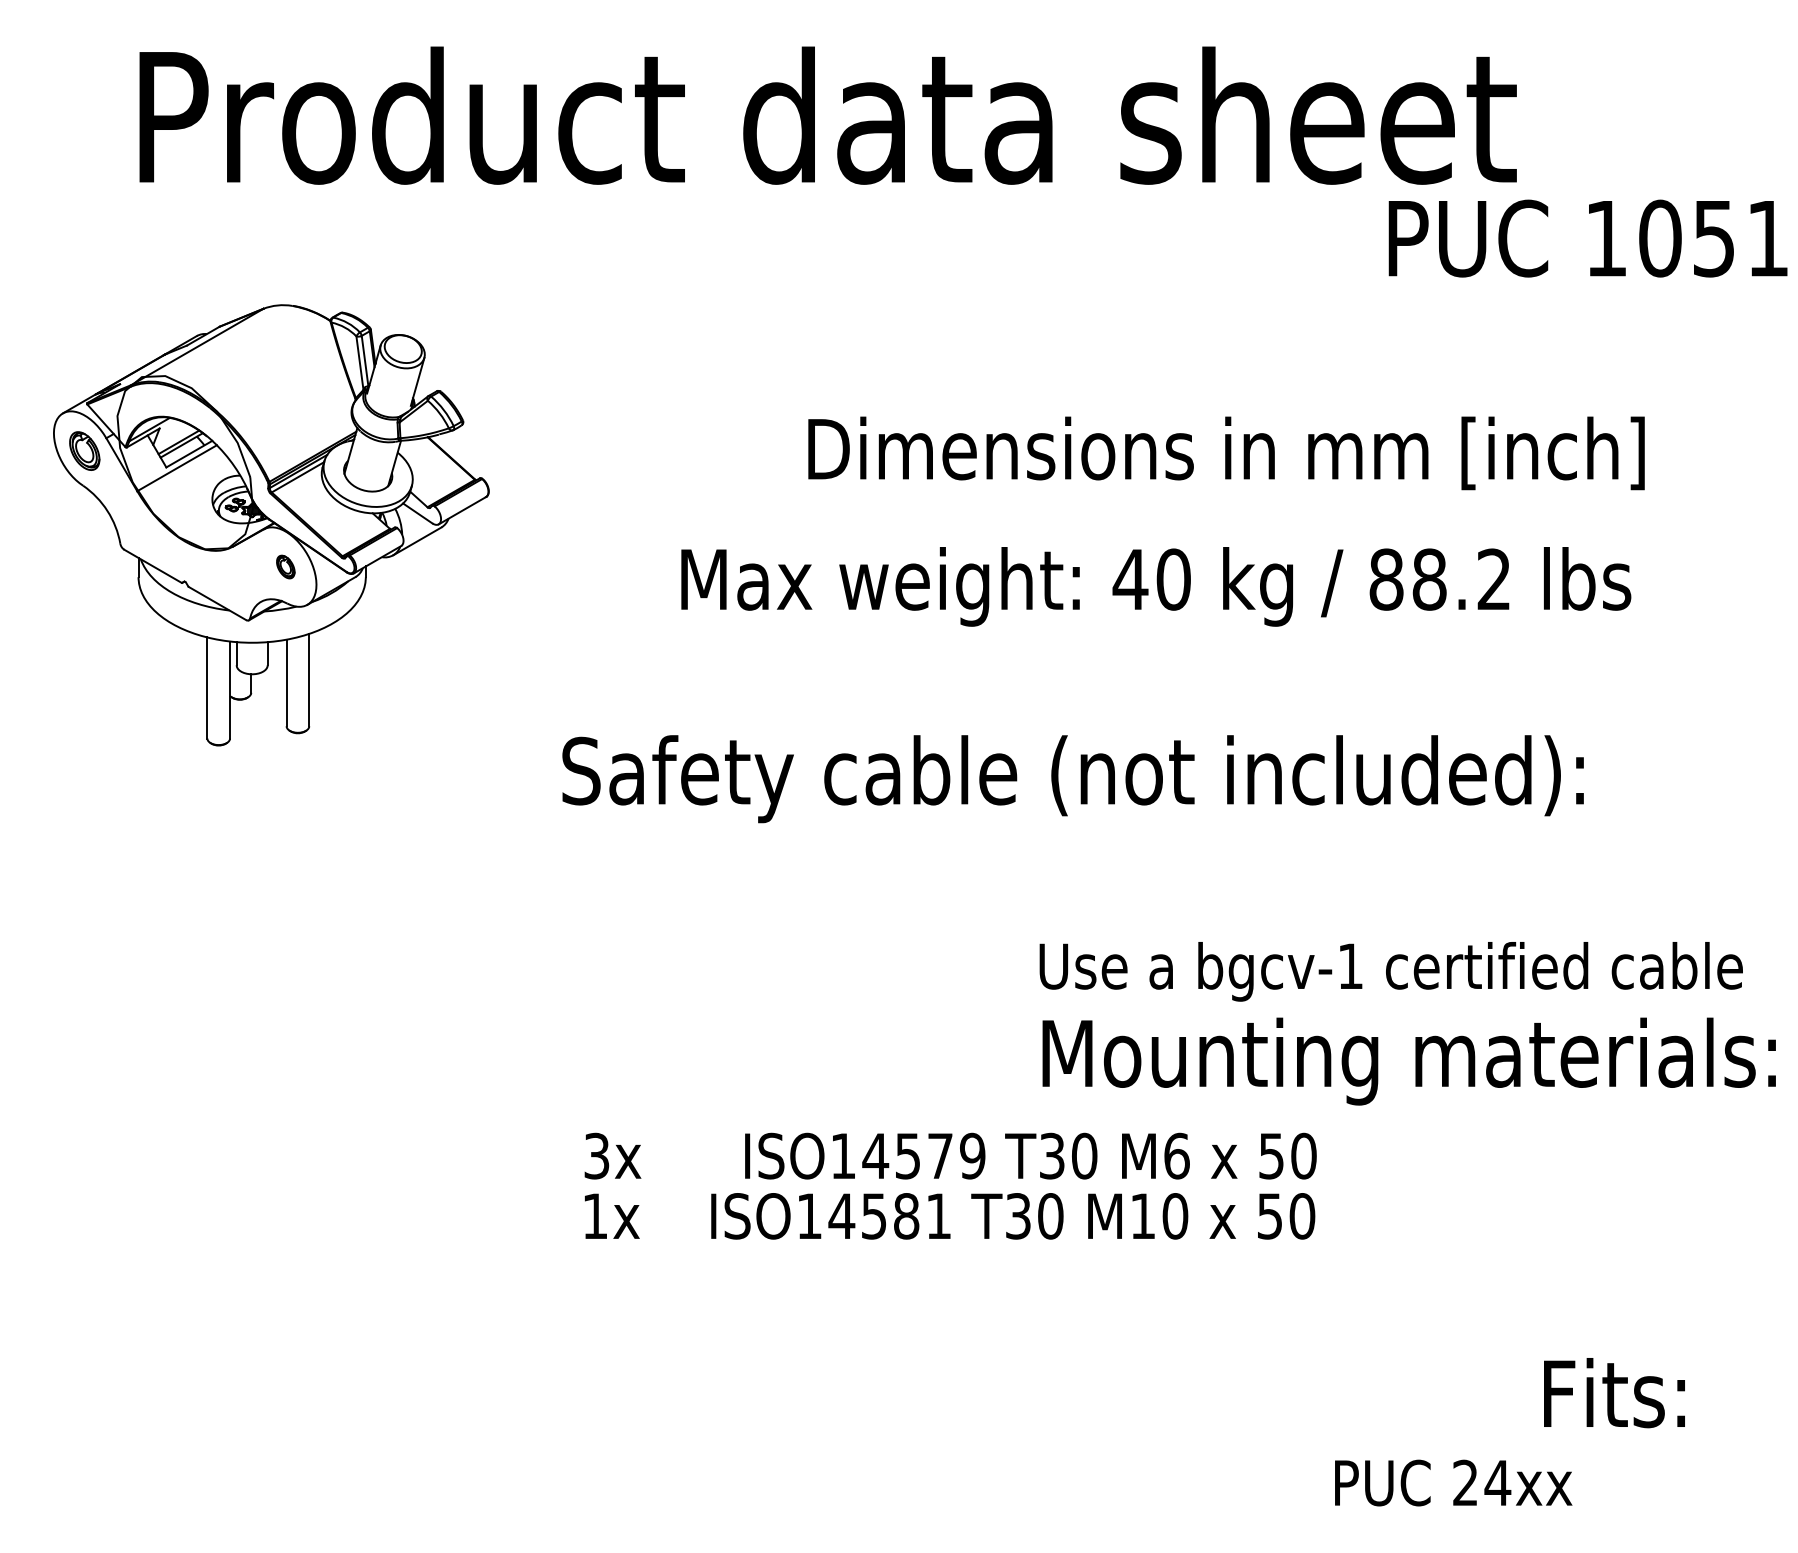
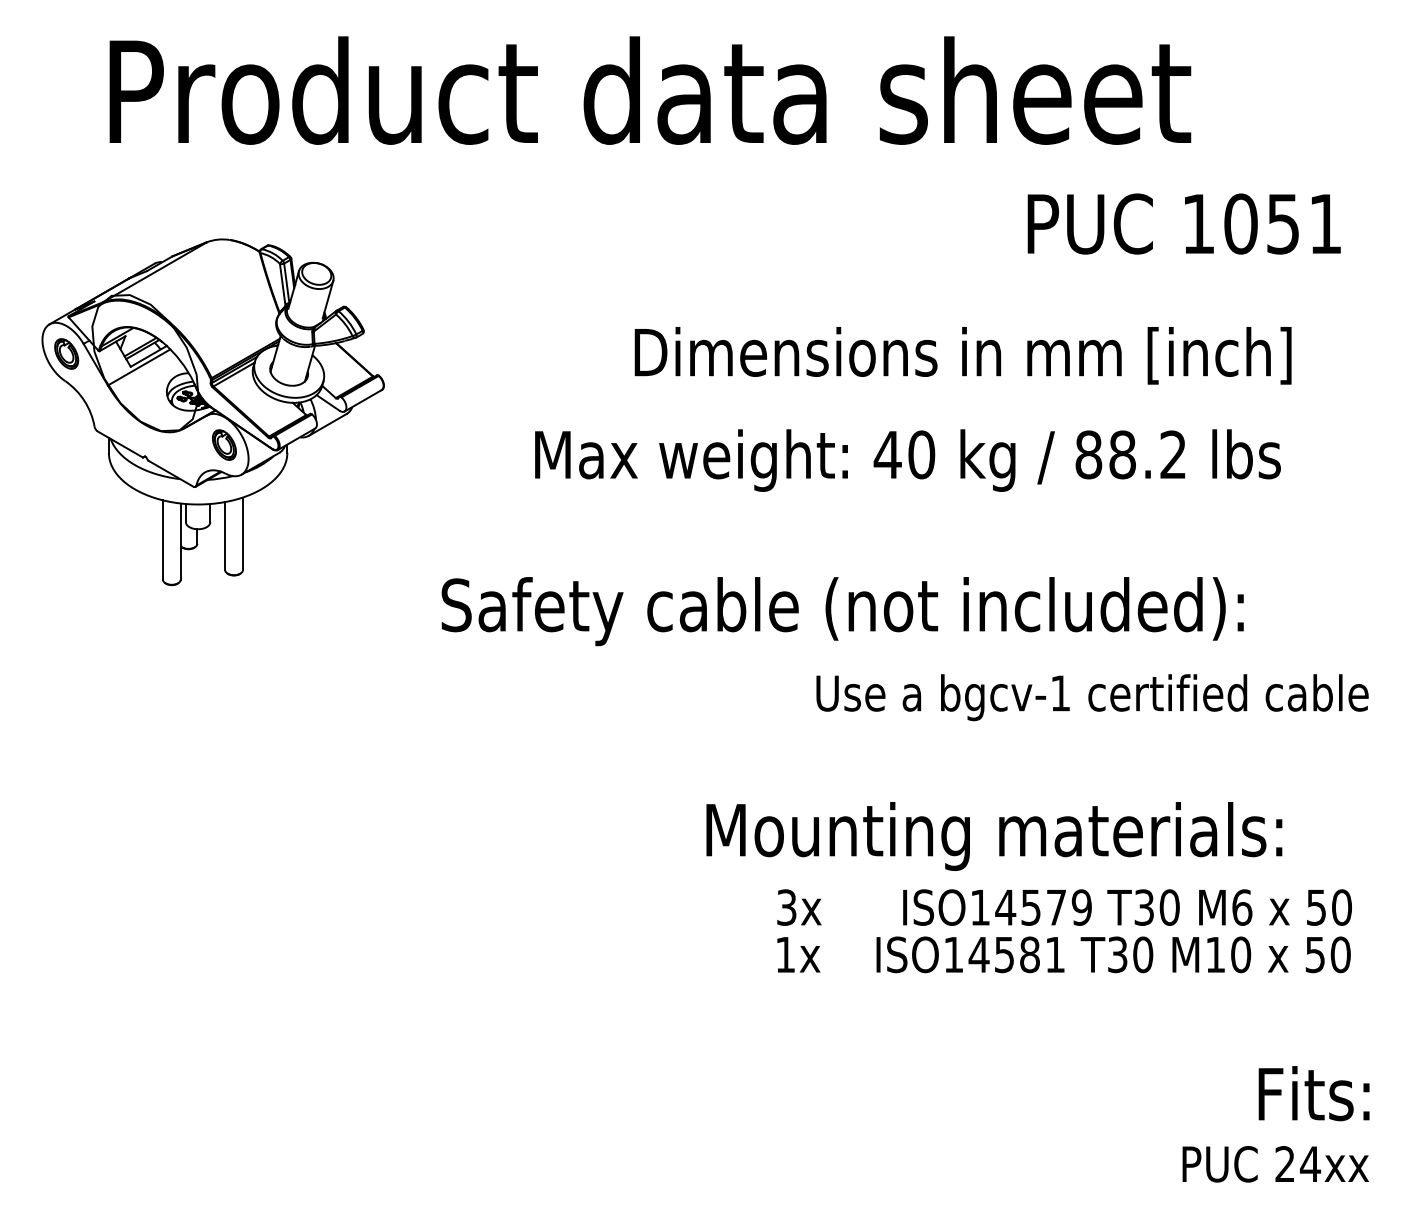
text: (1587, 238) -> (1183, 223), moved
part: (285, 566) -> (224, 444), size x1.67
text: (1390, 971) -> (1091, 697), moved
text: (1408, 1061) -> (993, 836), moved
text: (950, 1185) -> (1064, 930), moved
text: (1614, 1393) -> (1314, 1093), moved
text: (1453, 1482) -> (1275, 1163), moved

